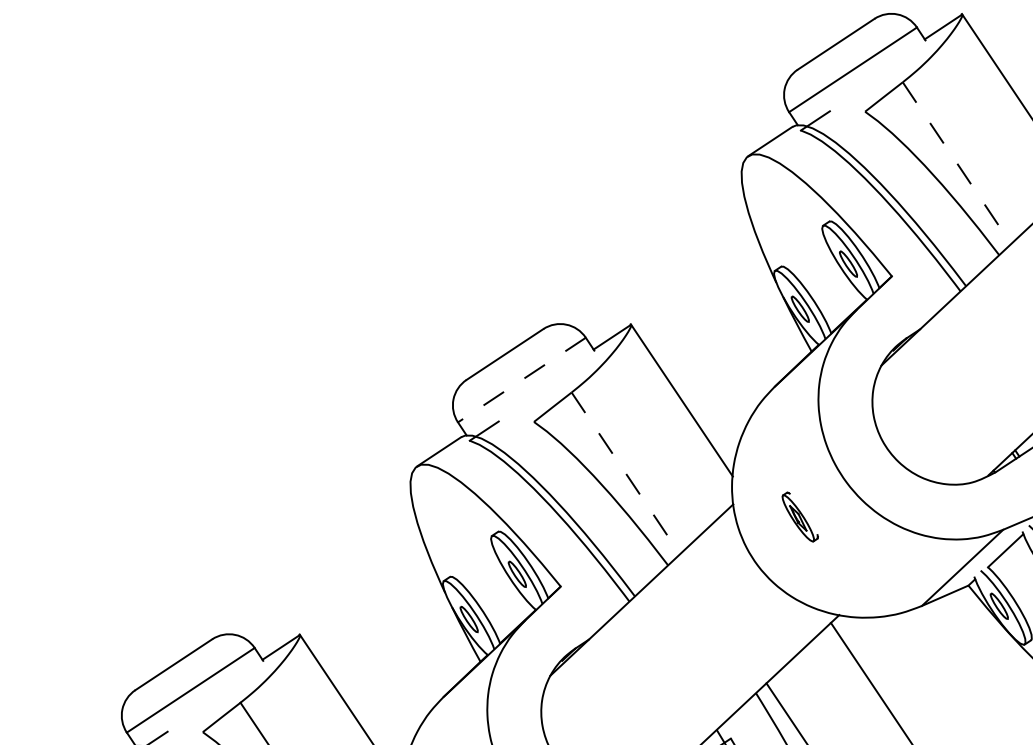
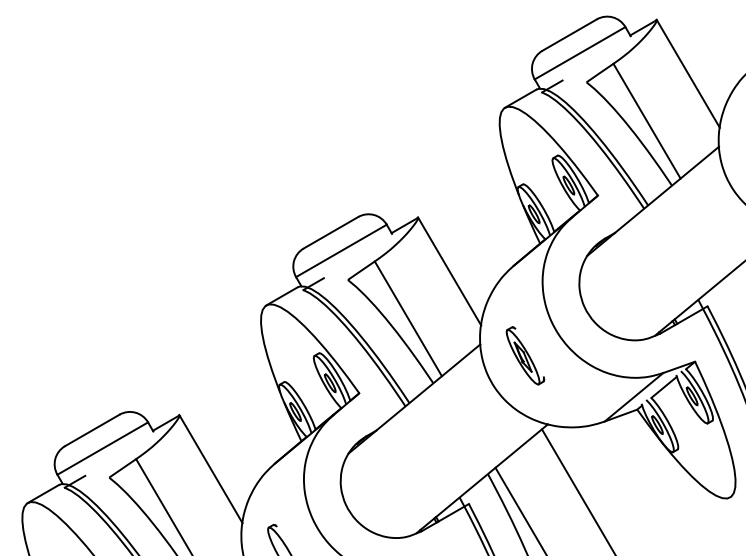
line: (957, 163) -> (647, 121), dashed -> solid
line: (522, 380) -> (341, 251), dashed -> solid
line: (626, 474) -> (408, 319), dashed -> solid
part: (800, 516) -> (525, 355), size x1.67

